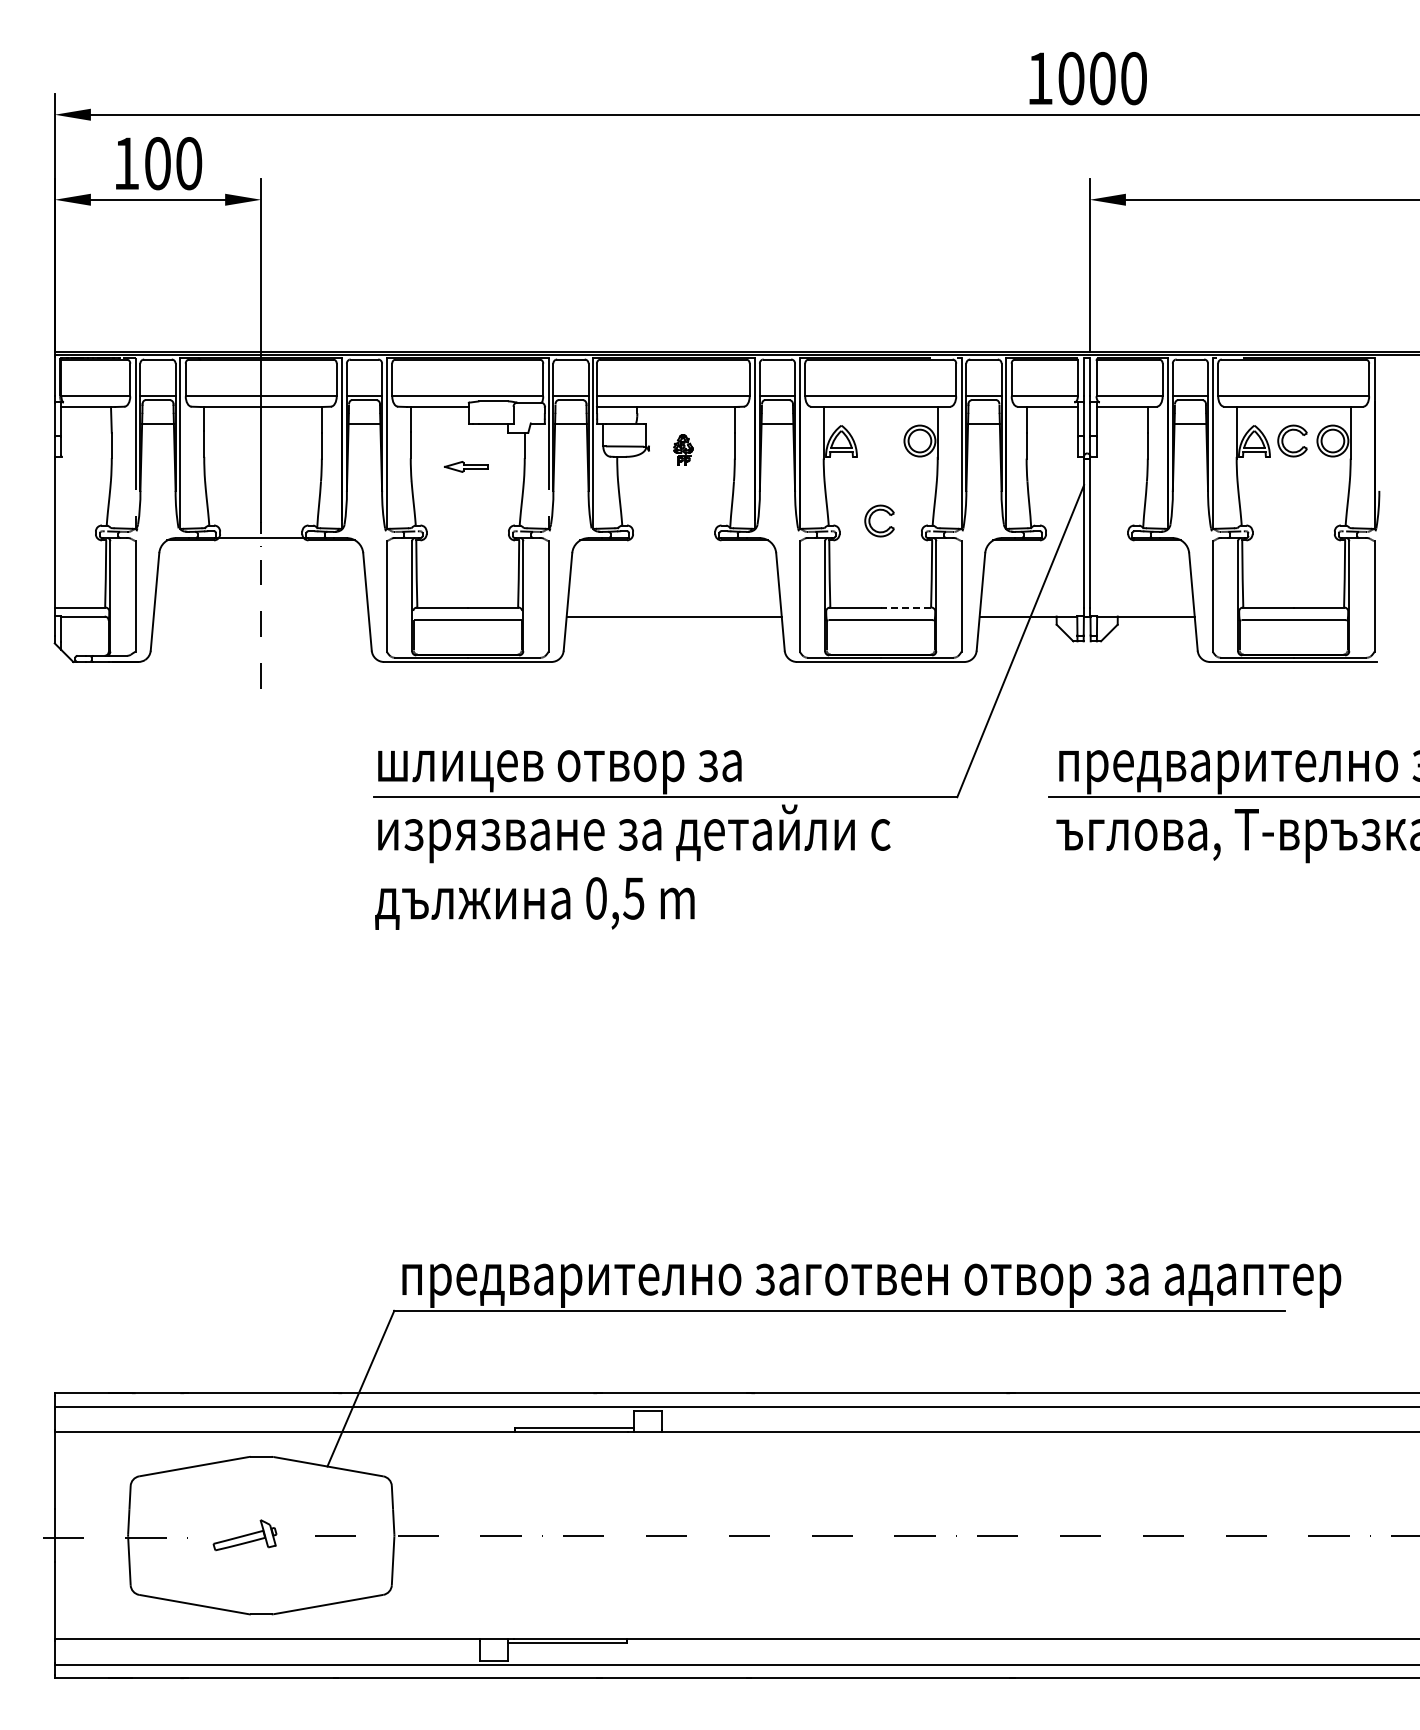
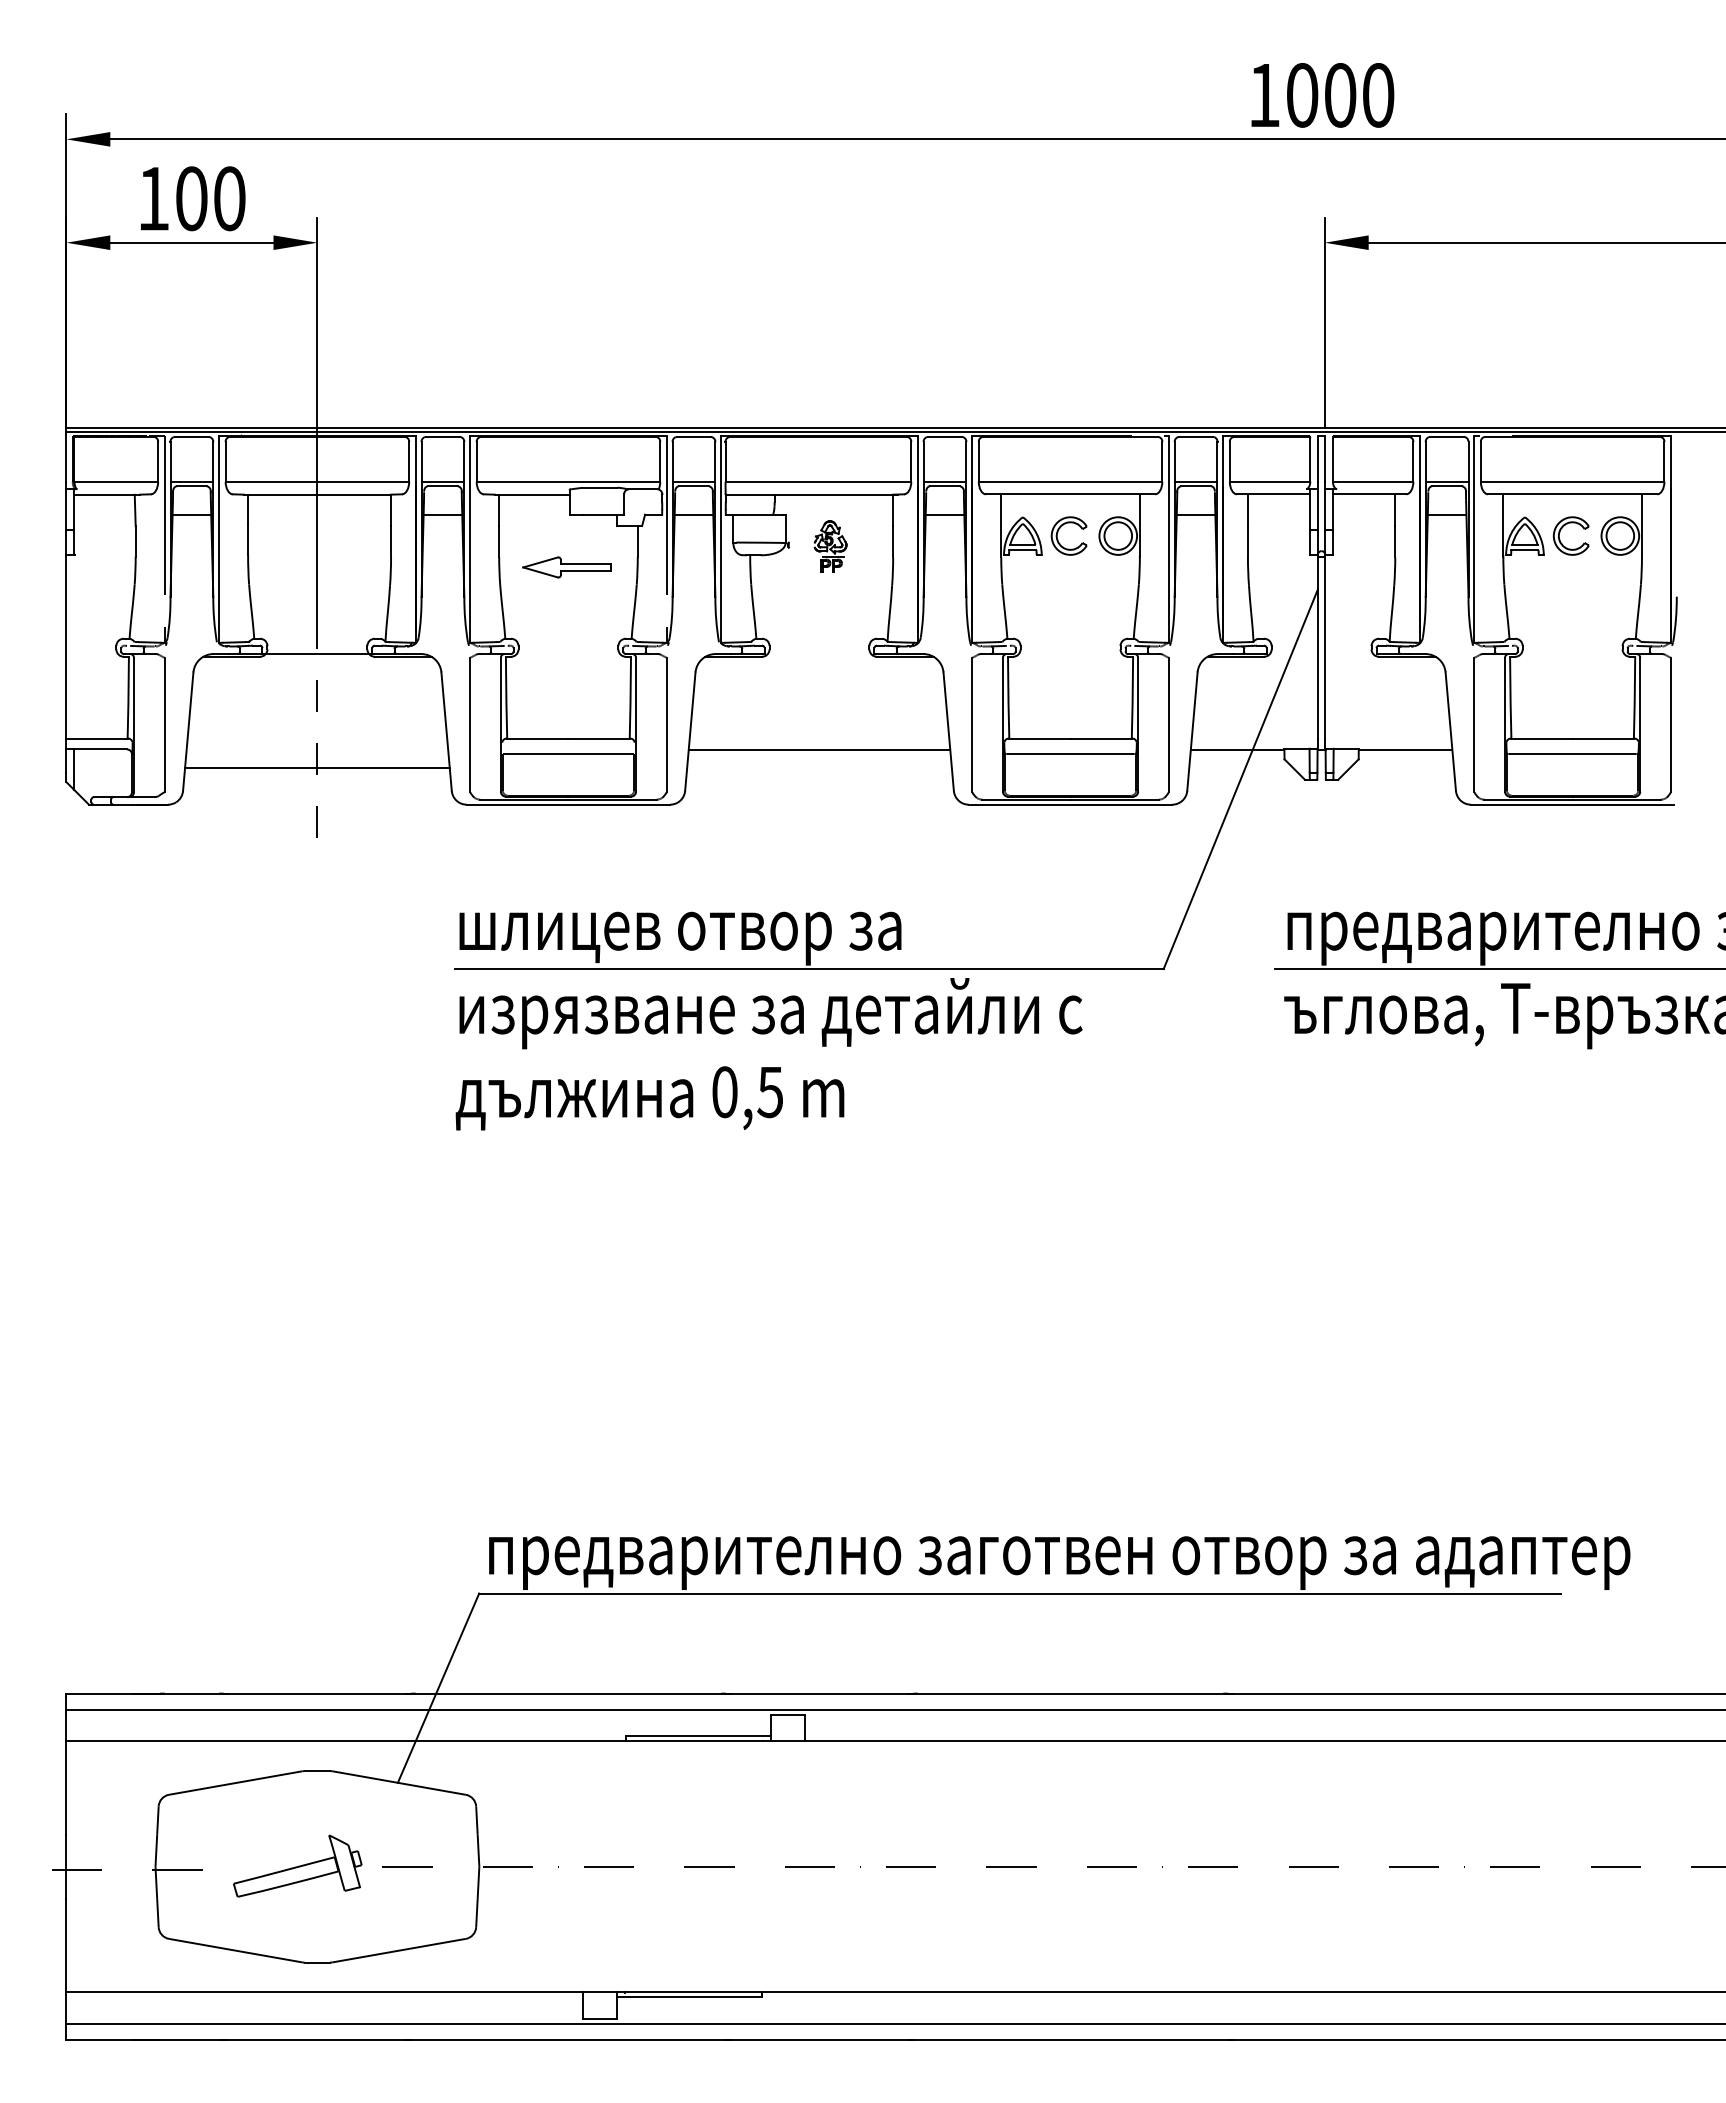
part: (683, 449) -> (830, 546), size x1.43
part: (466, 466) -> (566, 567), size x1.67
part: (875, 512) -> (1064, 525), moved
line: (905, 607) -> (1100, 738), dashed -> solid
line: (261, 631) -> (317, 767), added
part: (244, 1535) -> (297, 1866), size x1.67

